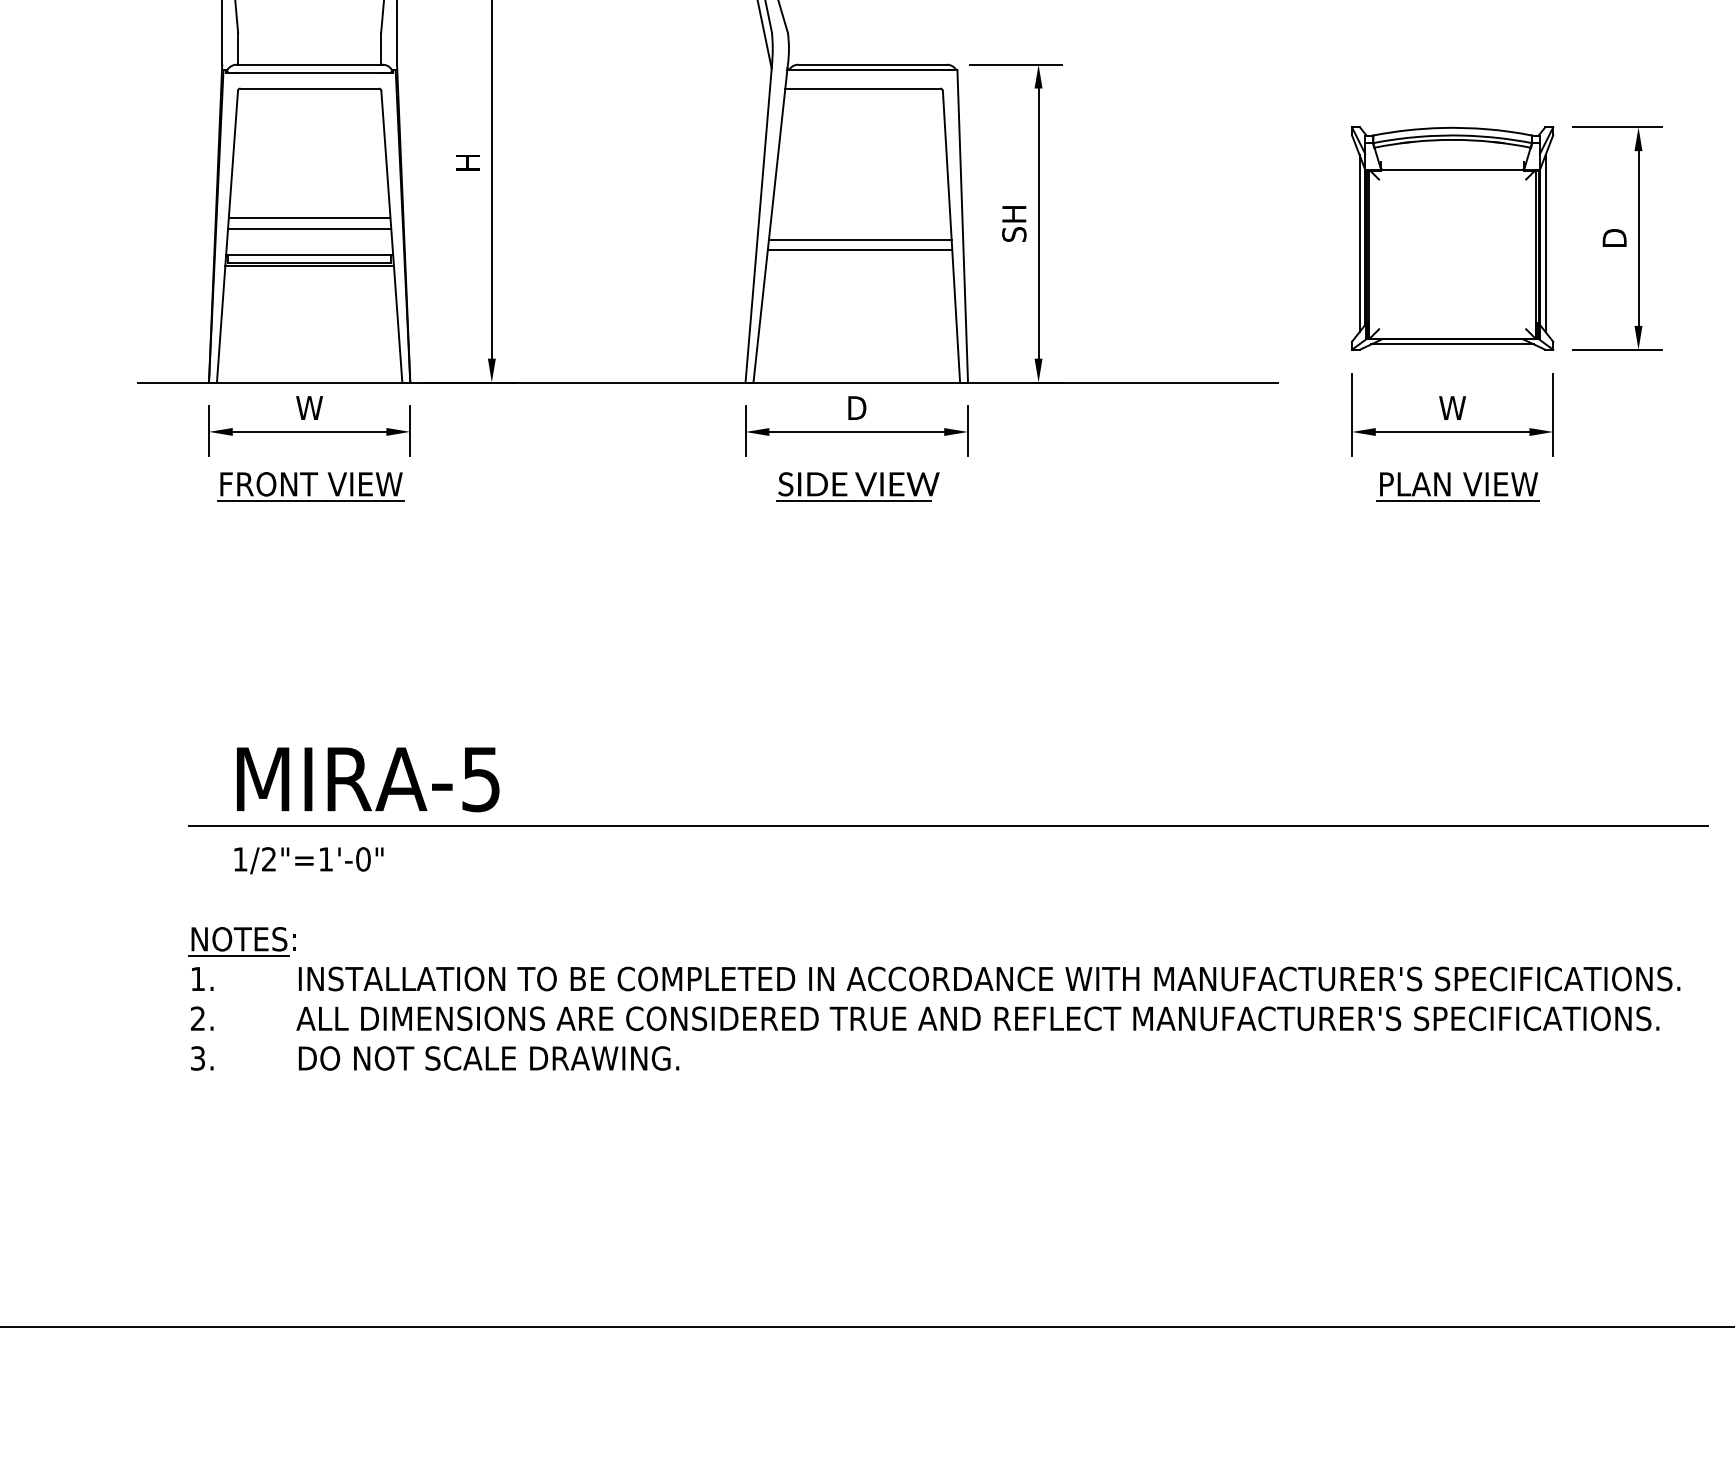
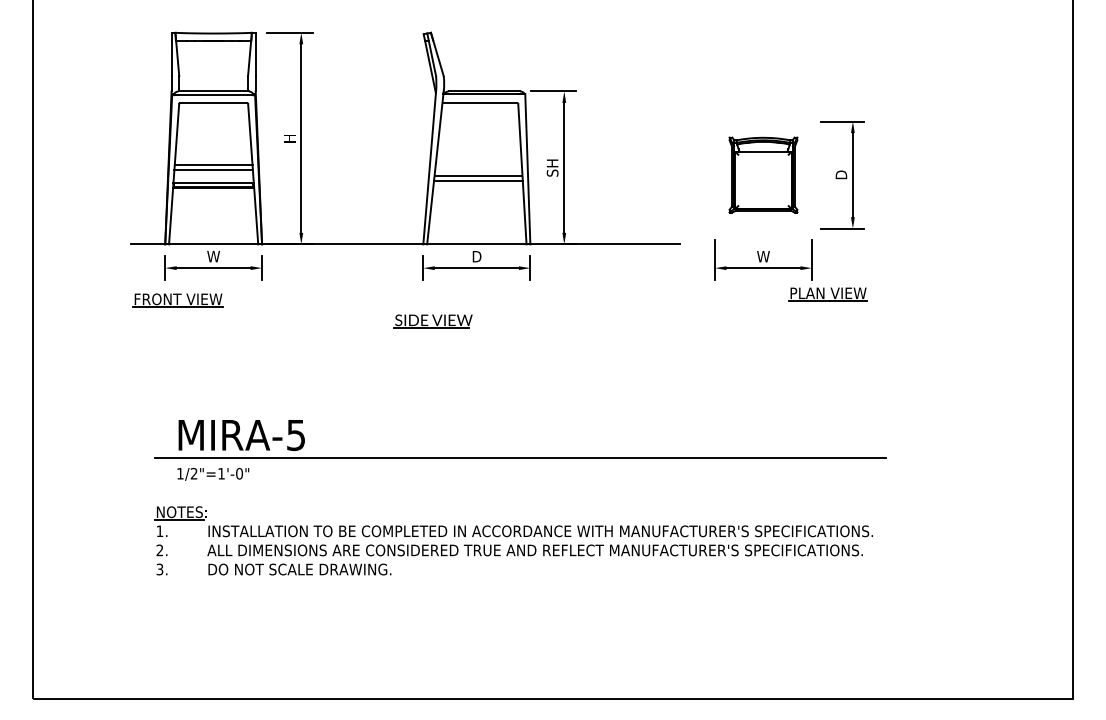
part: (1452, 237) -> (763, 174), size x0.7
part: (309, 486) -> (177, 300), moved
part: (856, 486) -> (432, 321), moved
part: (1456, 486) -> (827, 294), moved

